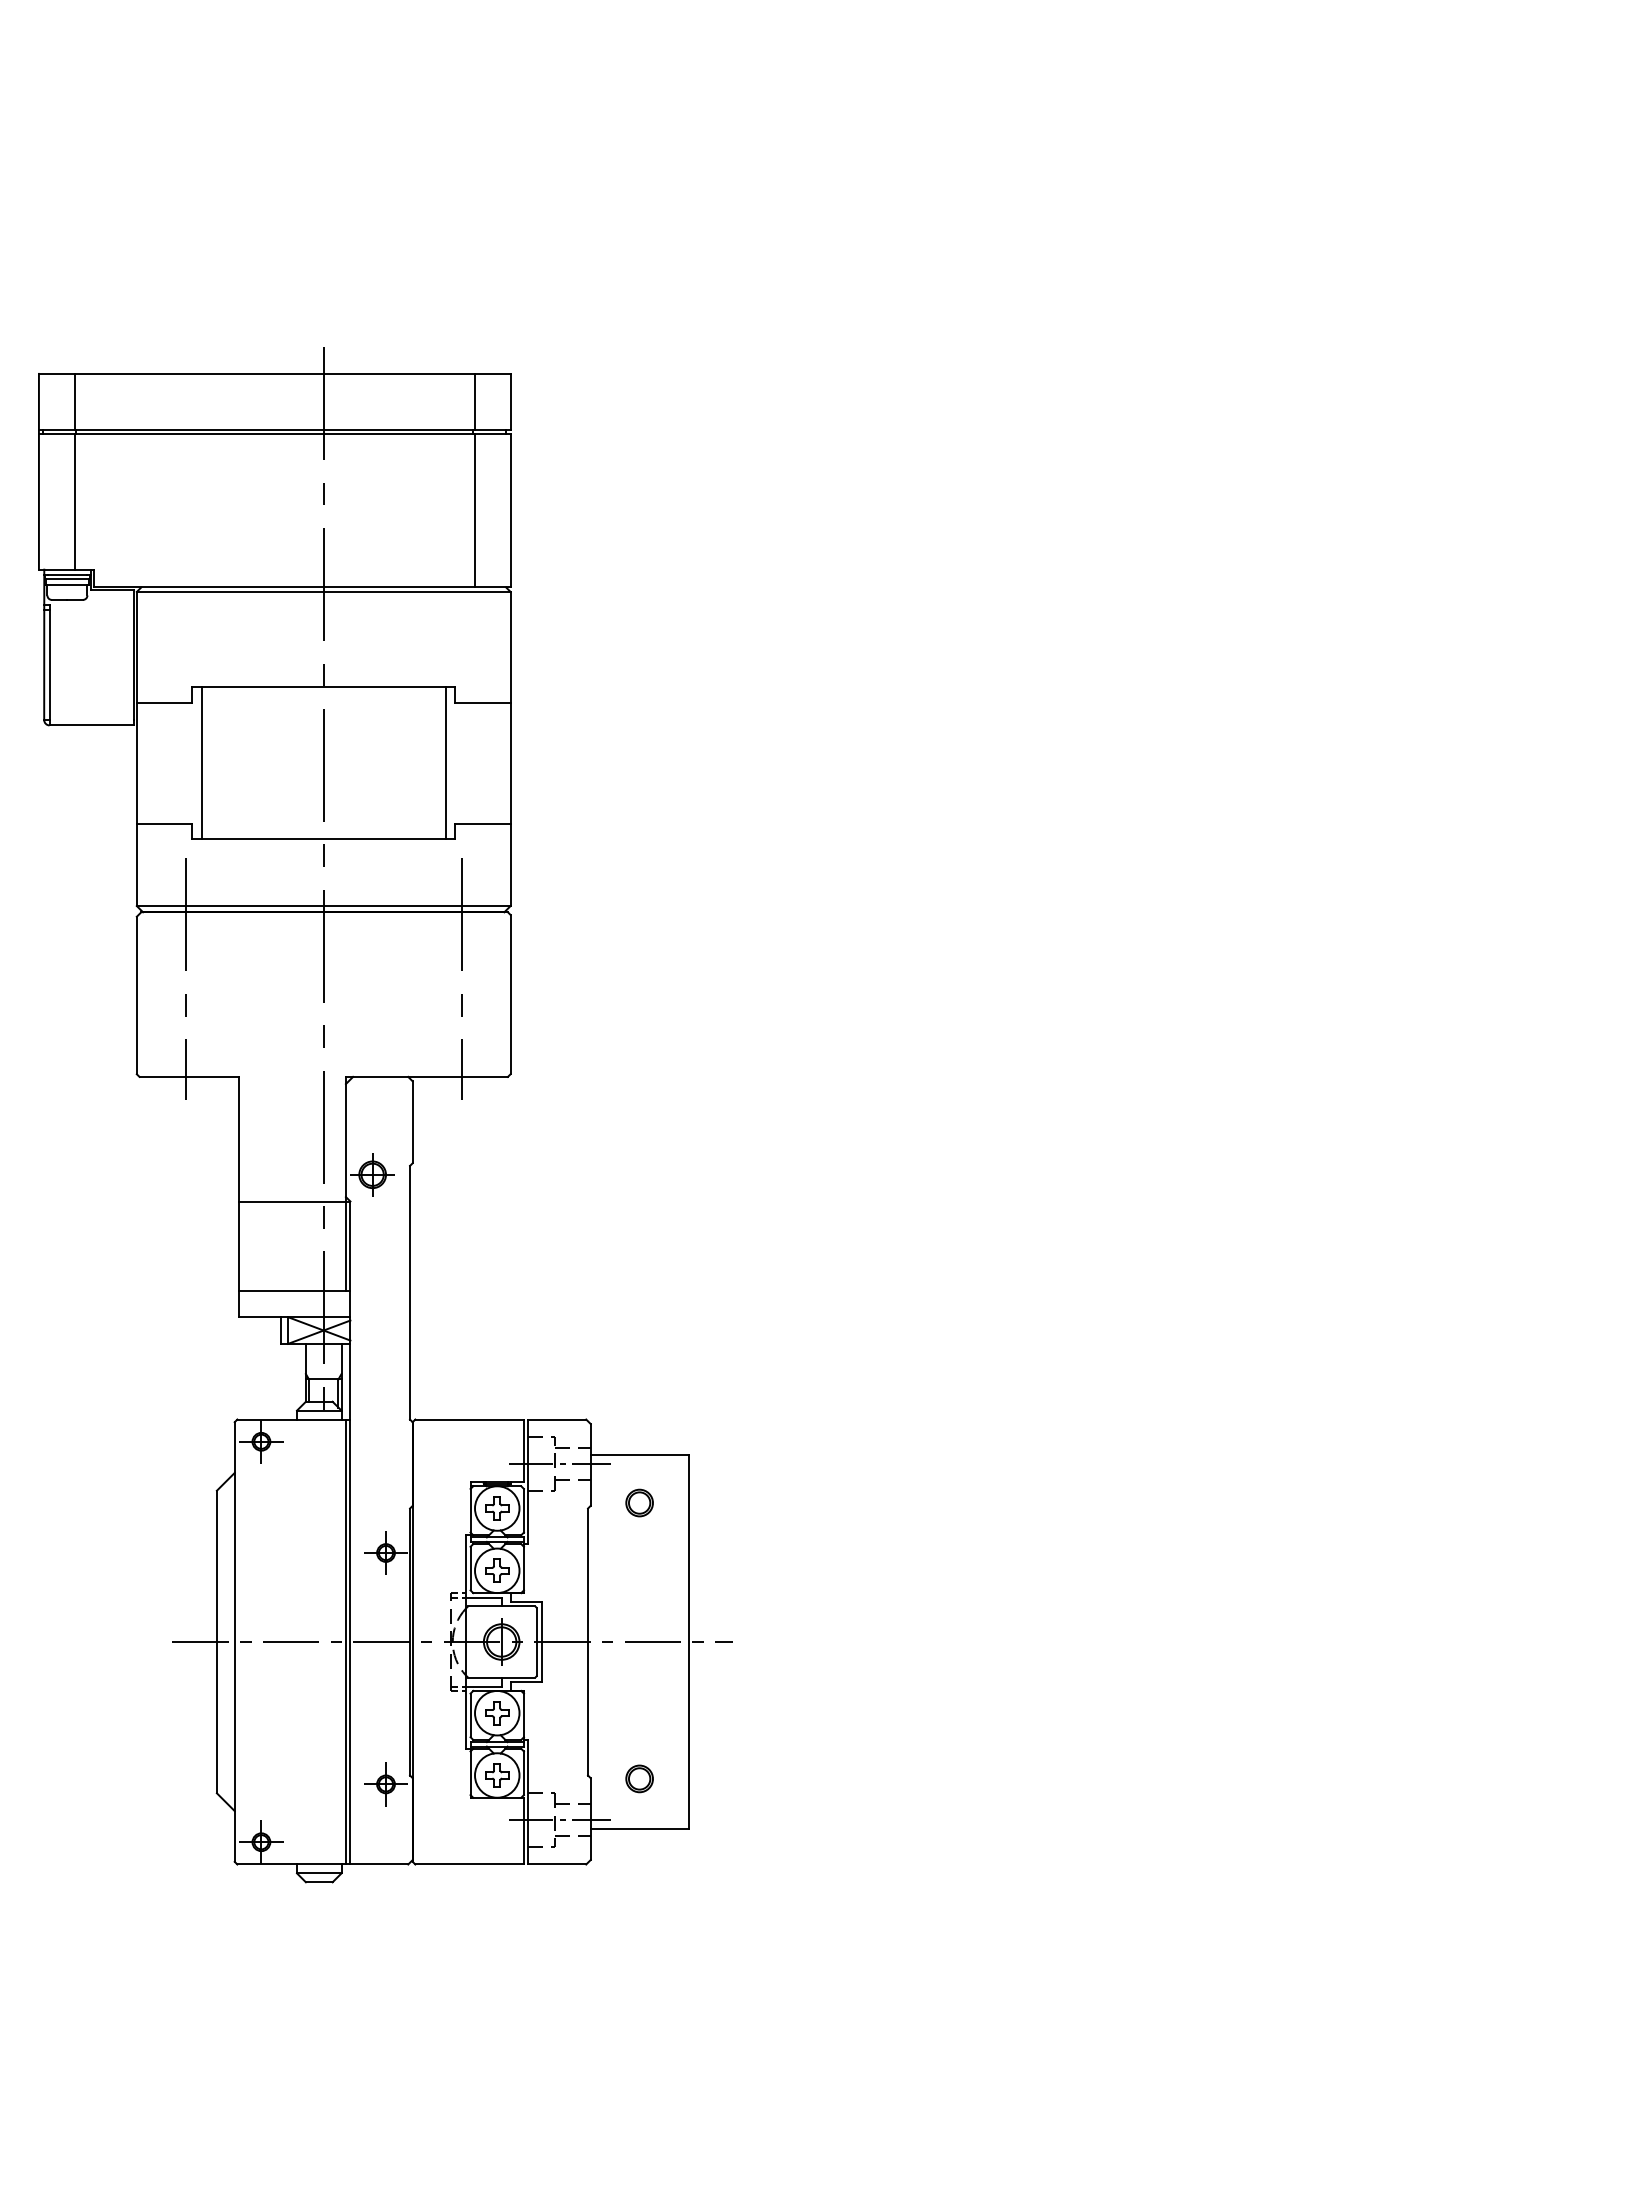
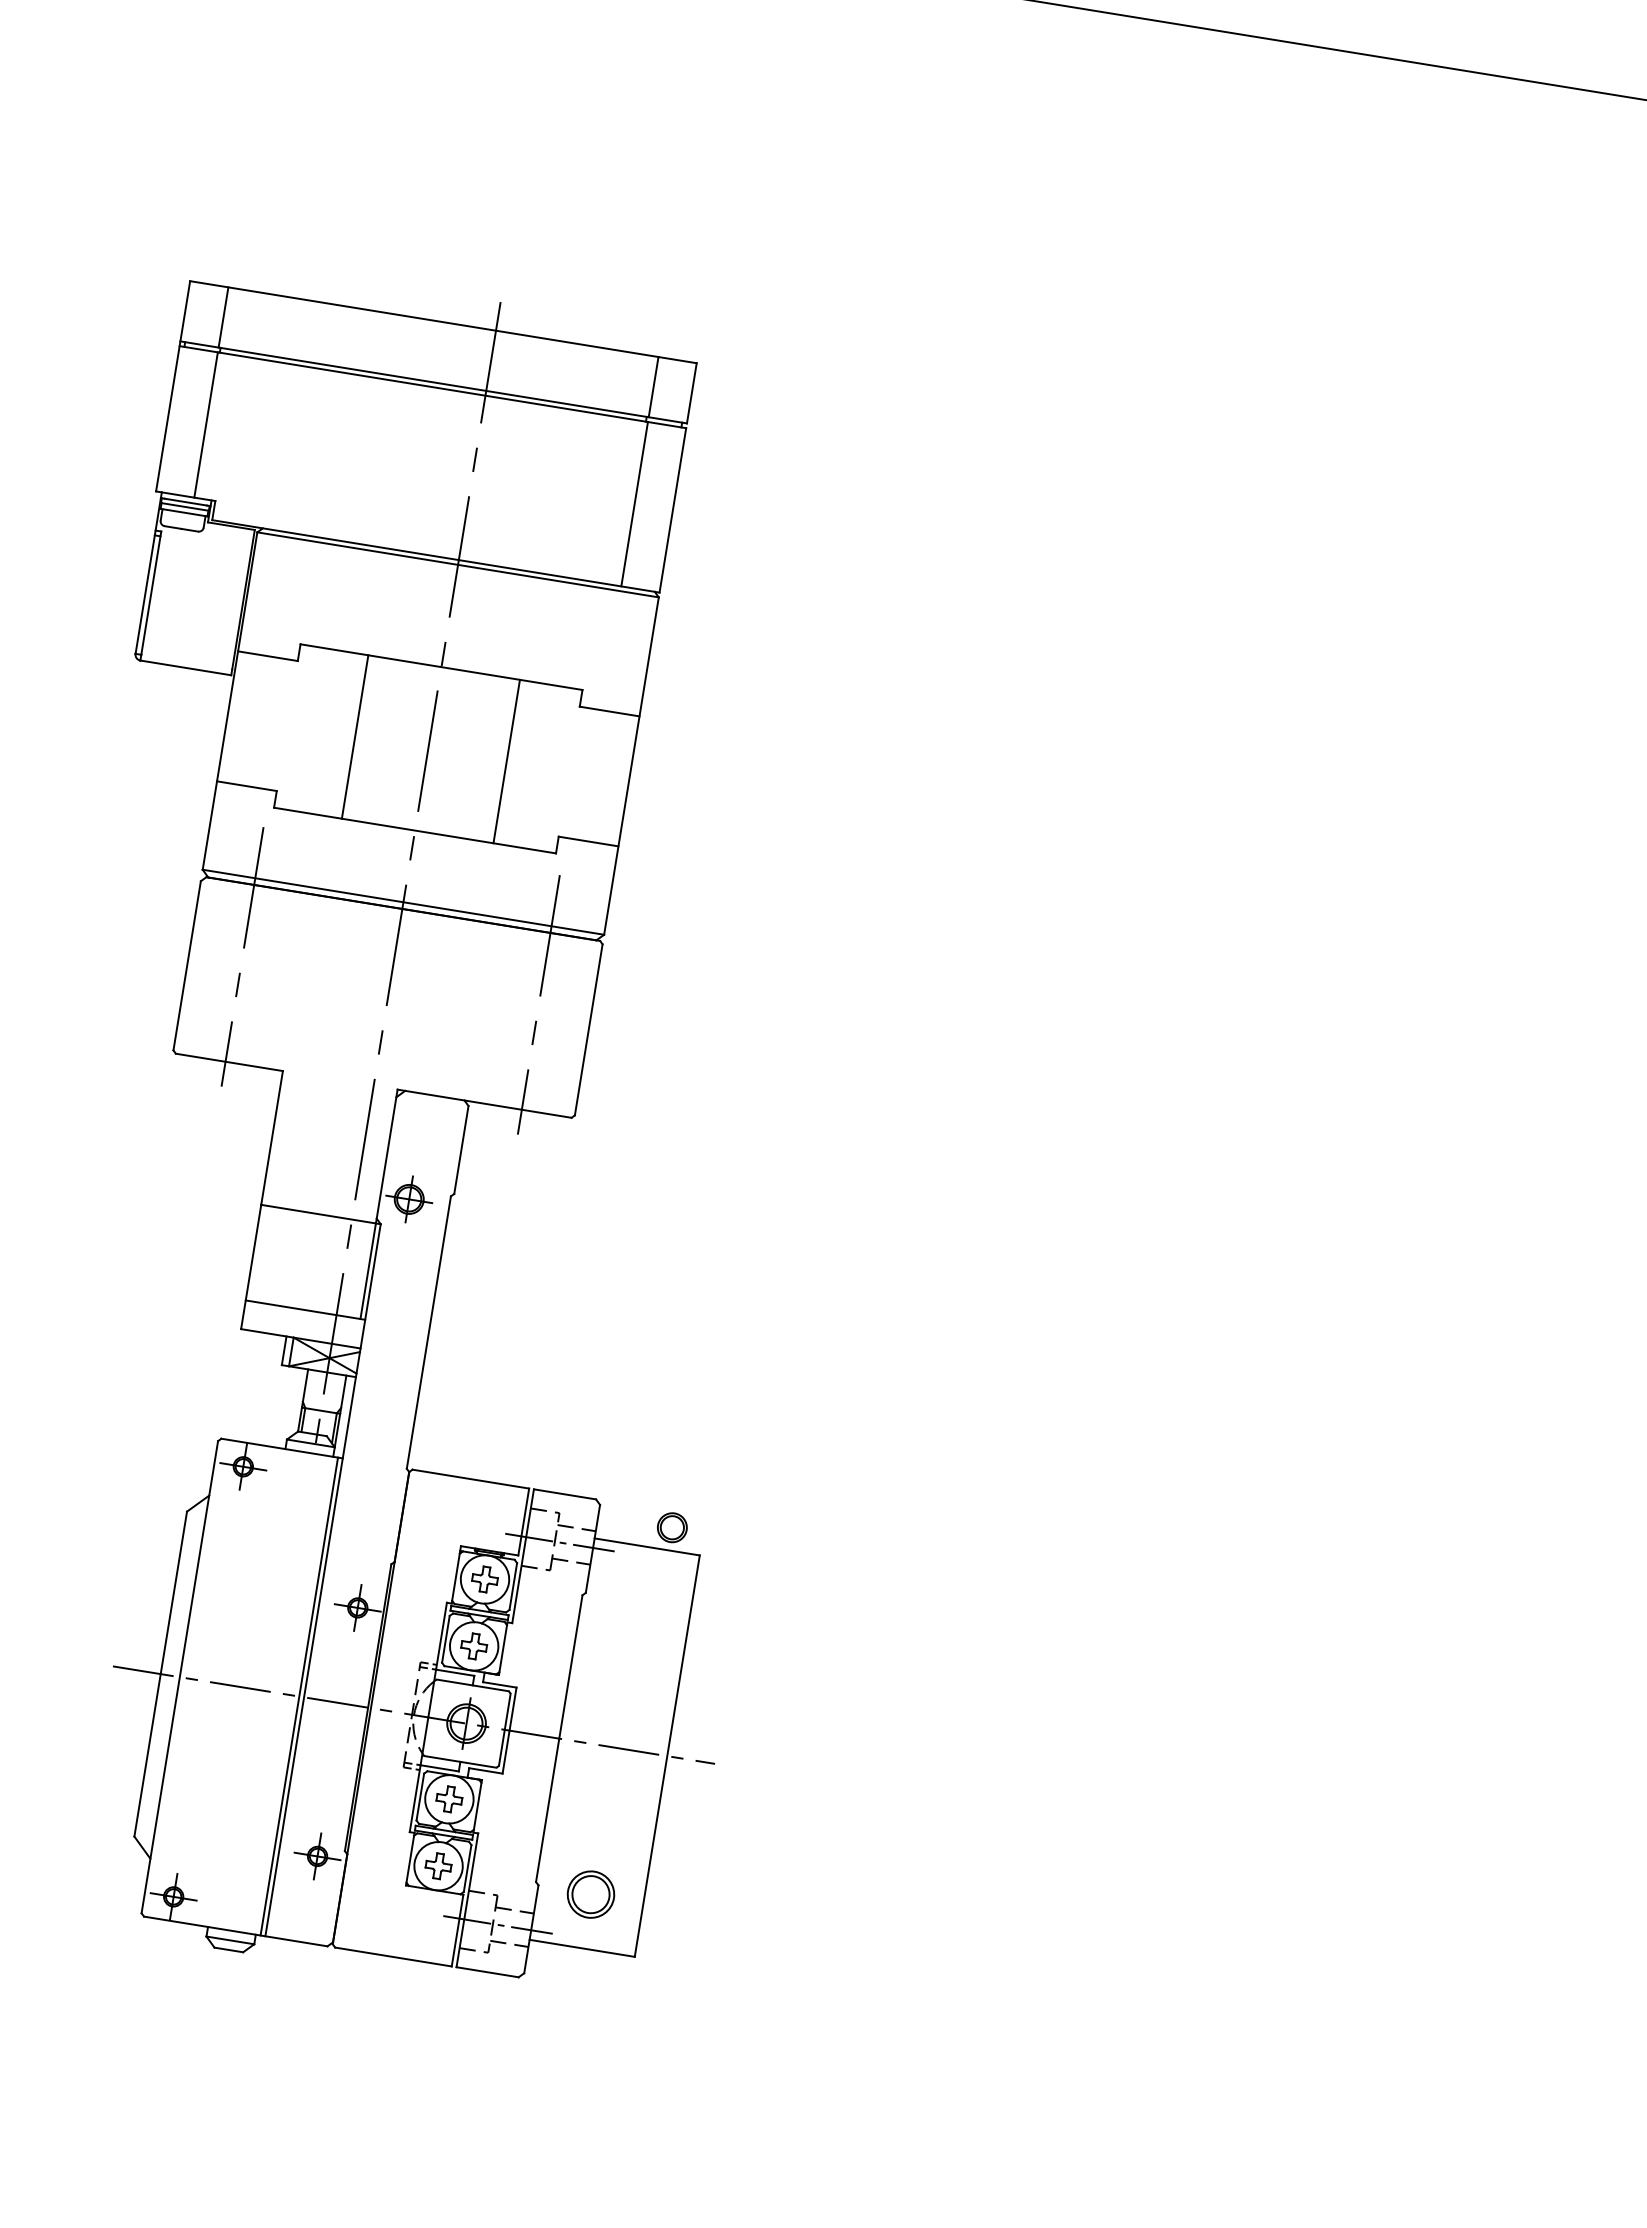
line: (201, 763) -> (354, 737), moved
line: (445, 763) -> (506, 761), moved
part: (639, 1502) -> (672, 1527), moved
part: (639, 1778) -> (590, 1894), size x1.6

